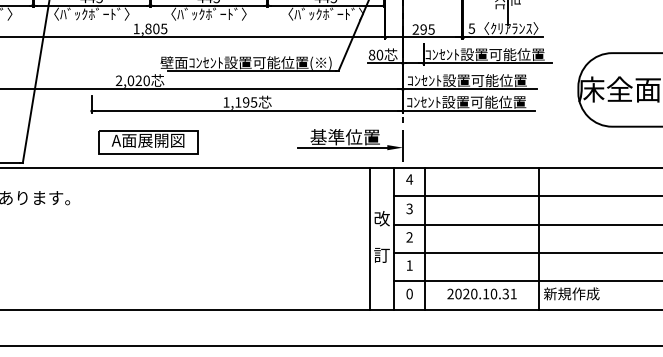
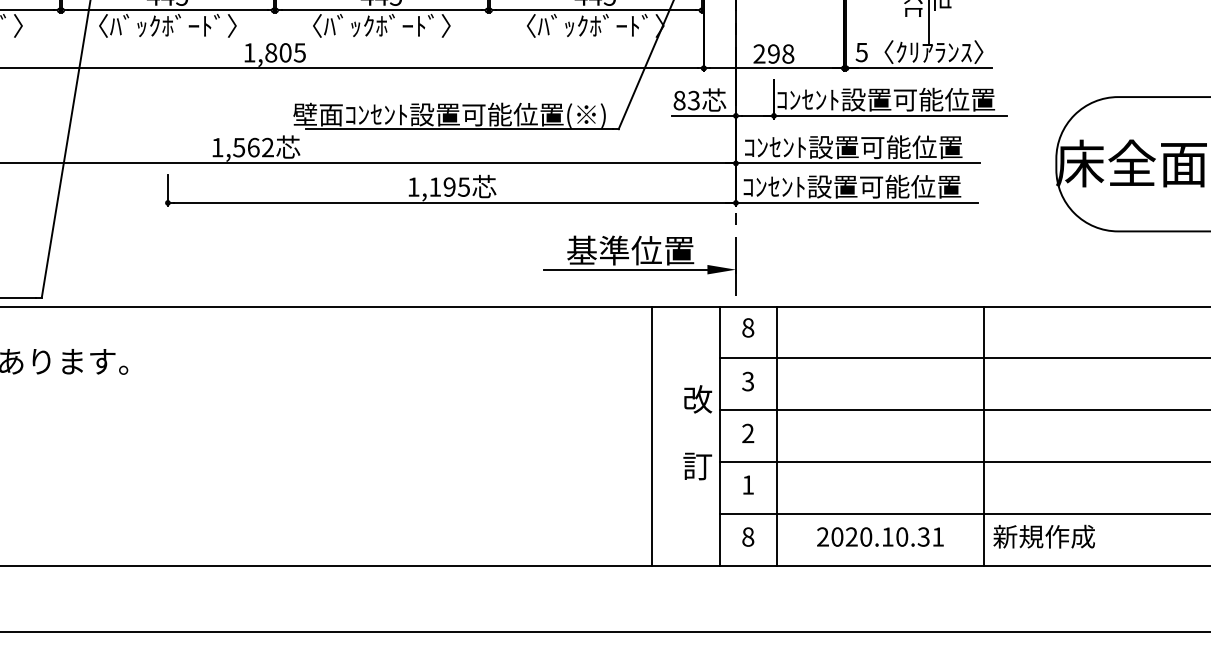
text: (431, 29) -> (788, 53), 295 -> 298
text: (379, 55) -> (693, 101), 80 -> 83
text: (132, 80) -> (242, 147), 2,020 -> 1,562
part: (148, 142) -> (271, 260), removed
text: (409, 179) -> (747, 327), 4 -> 8
line: (370, 238) -> (652, 435), moved
text: (409, 294) -> (747, 537), 0 -> 8

